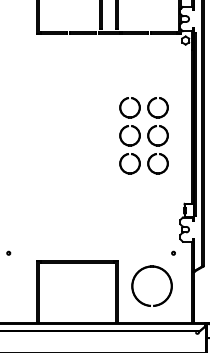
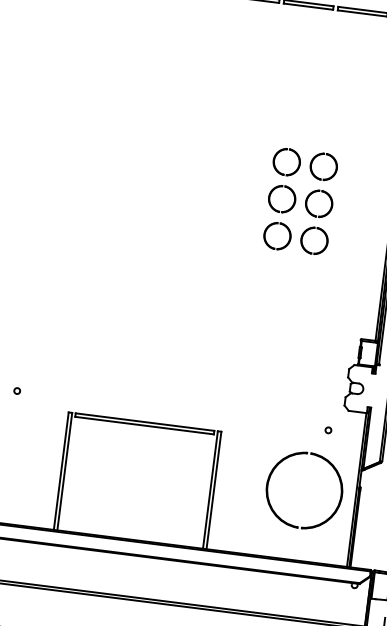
part: (143, 135) -> (299, 200), size x0.7
part: (147, 268) -> (300, 455), moved

